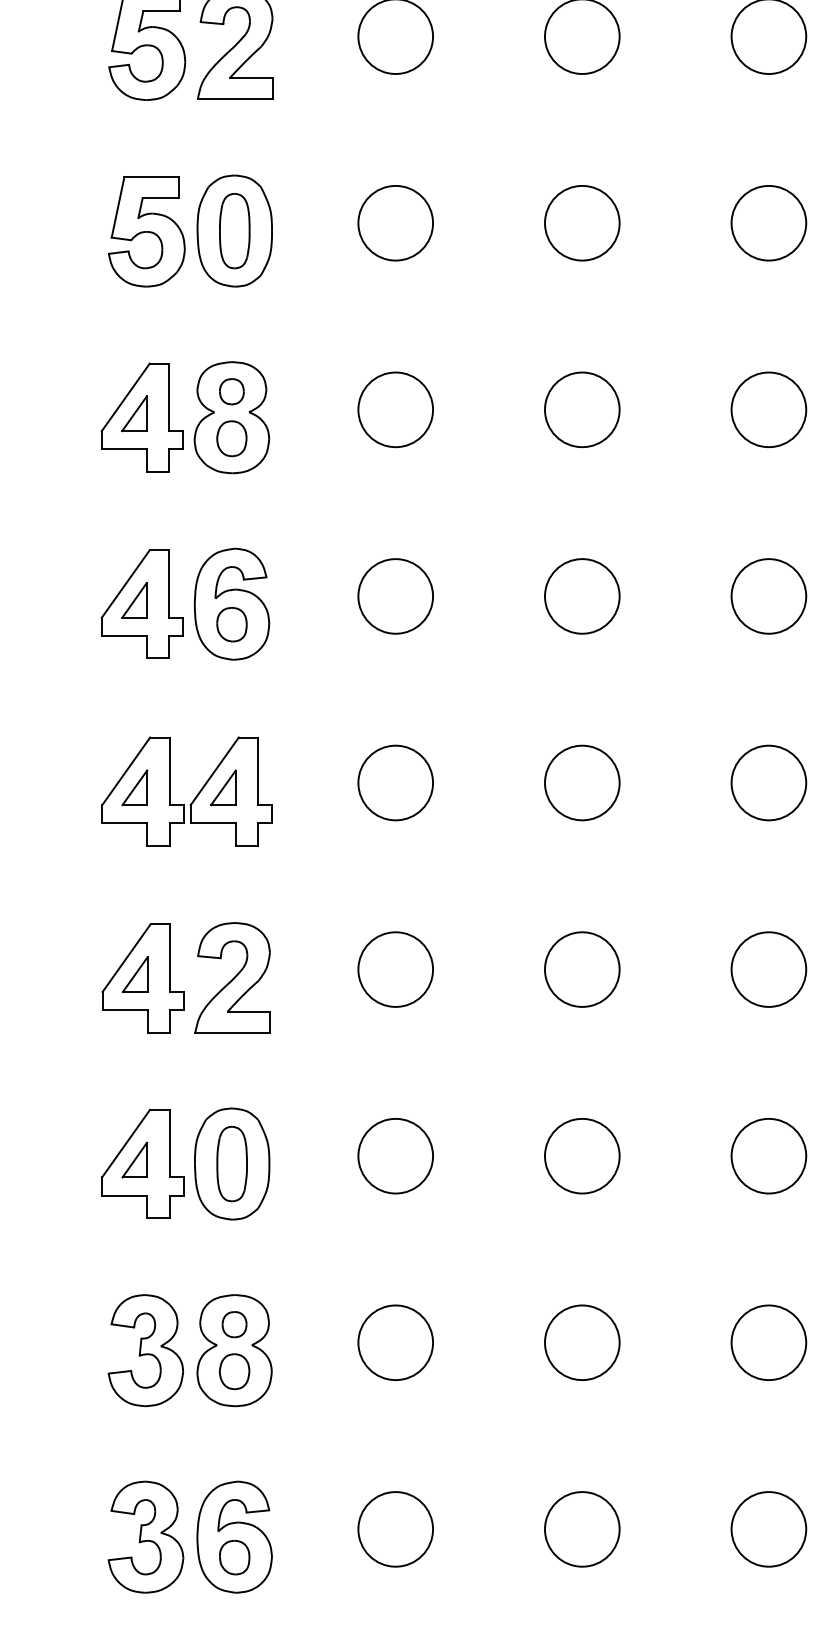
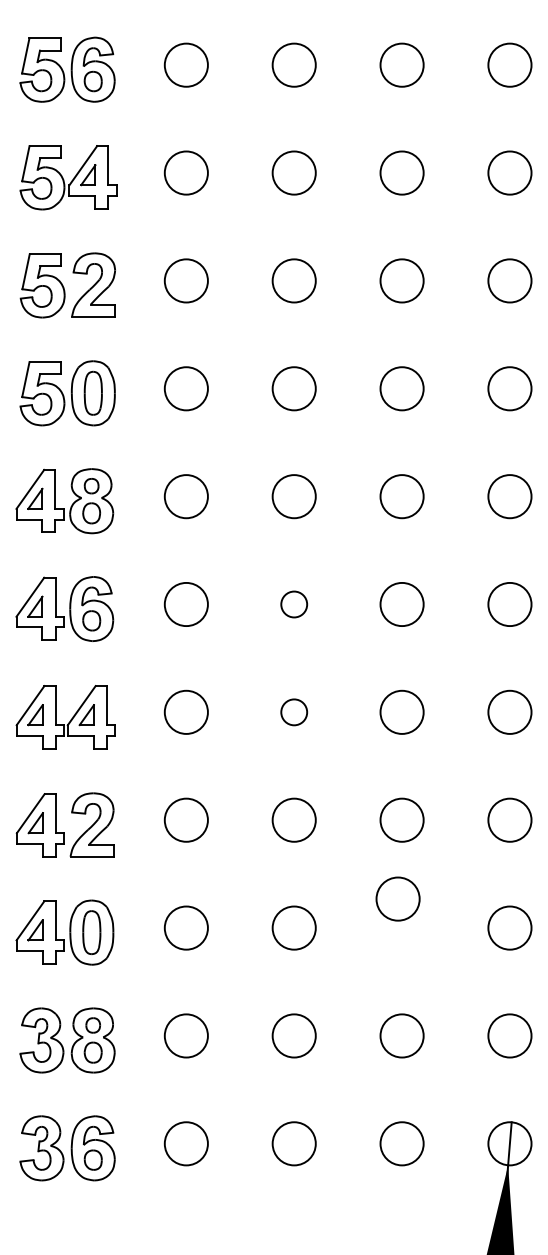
circle: (581, 596) -> (293, 604), size x0.6
circle: (581, 781) -> (293, 711), size x0.6
circle: (767, 1155) -> (397, 898), moved

